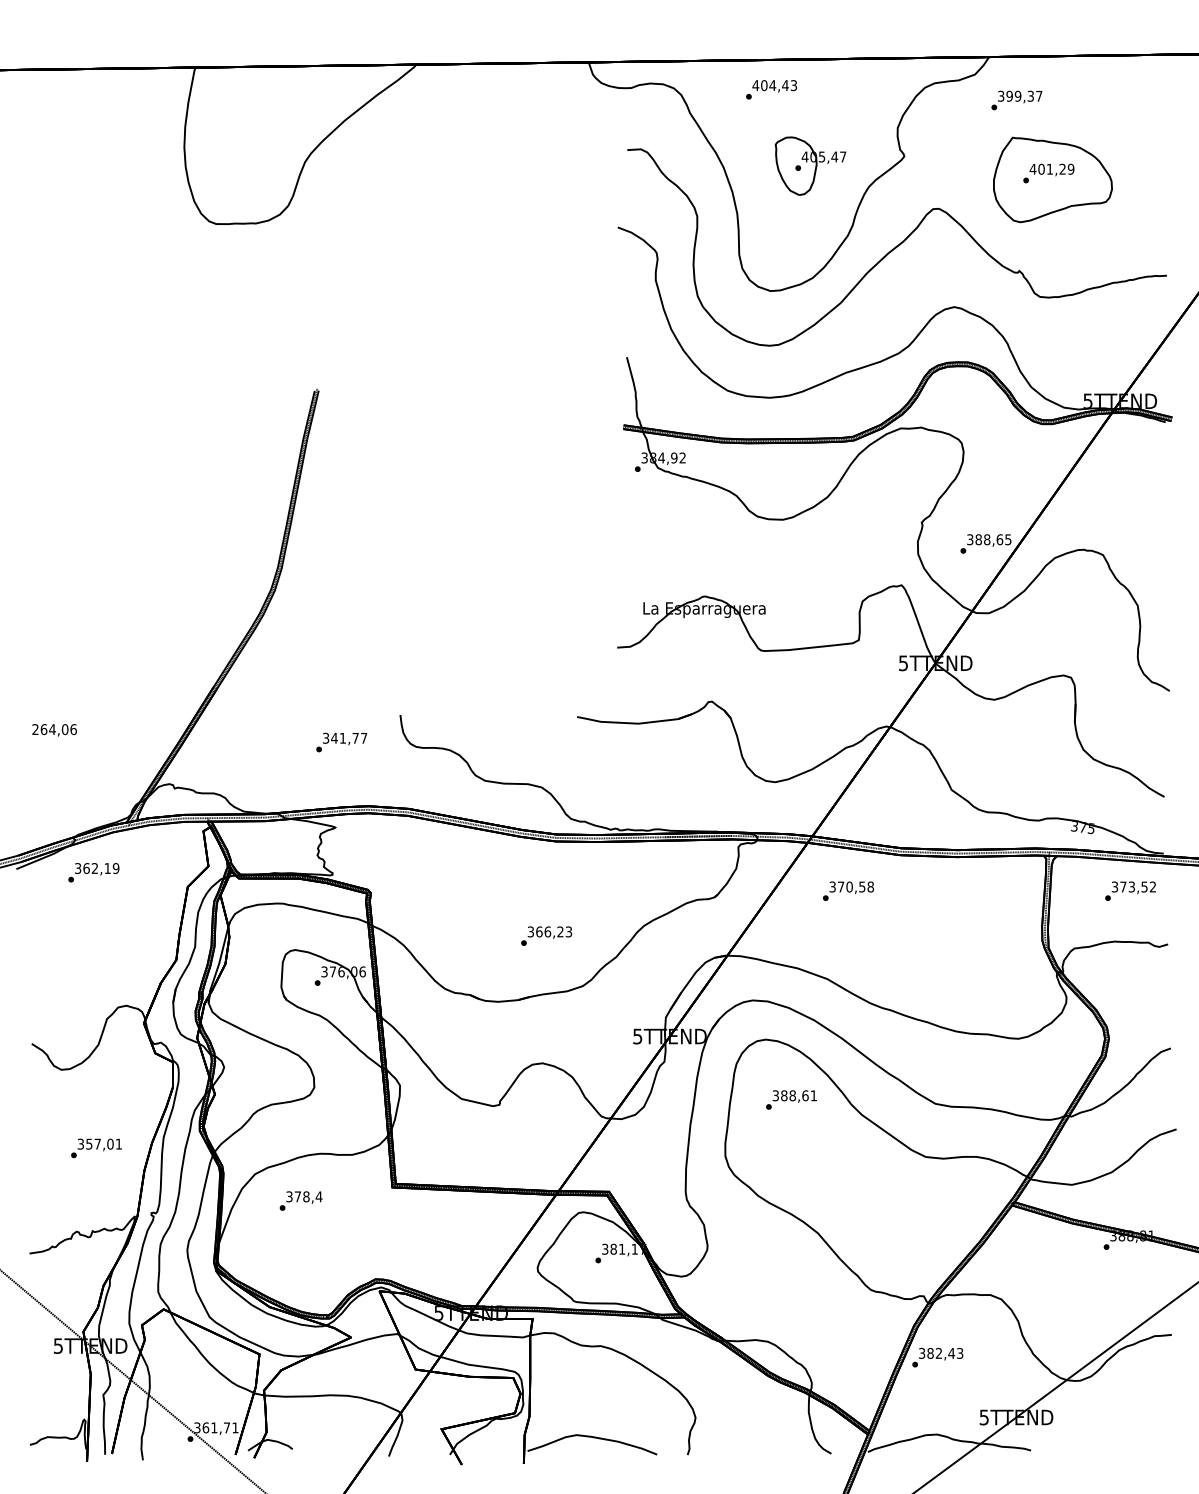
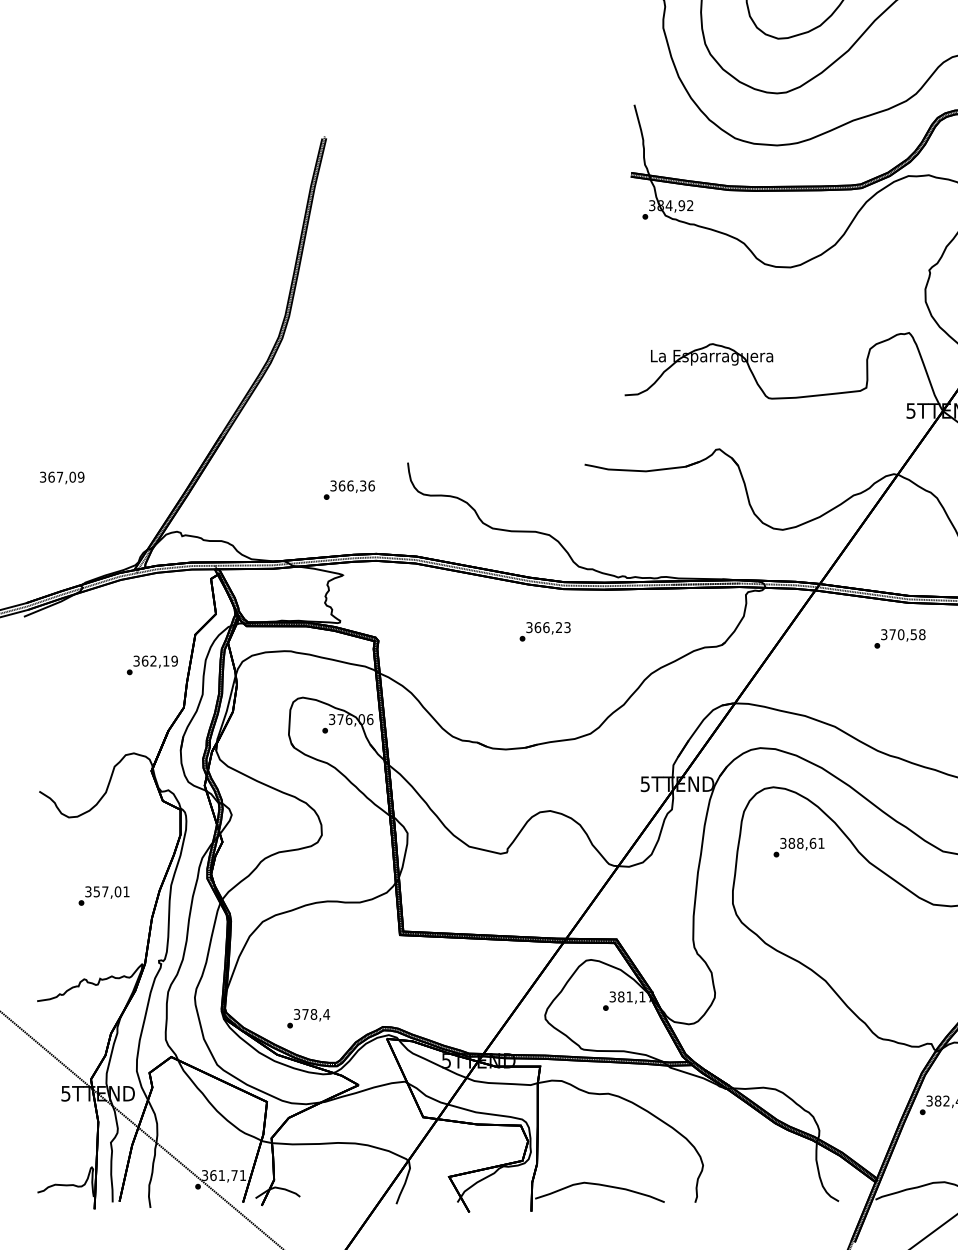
text: (54, 729) -> (62, 477), 264,06 -> 367,09
text: (349, 737) -> (357, 485), 341,77 -> 366,36
text: (93, 872) -> (152, 665), moved
text: (848, 890) -> (900, 638), moved
text: (546, 935) -> (545, 631), moved
text: (300, 1200) -> (308, 1018), moved

